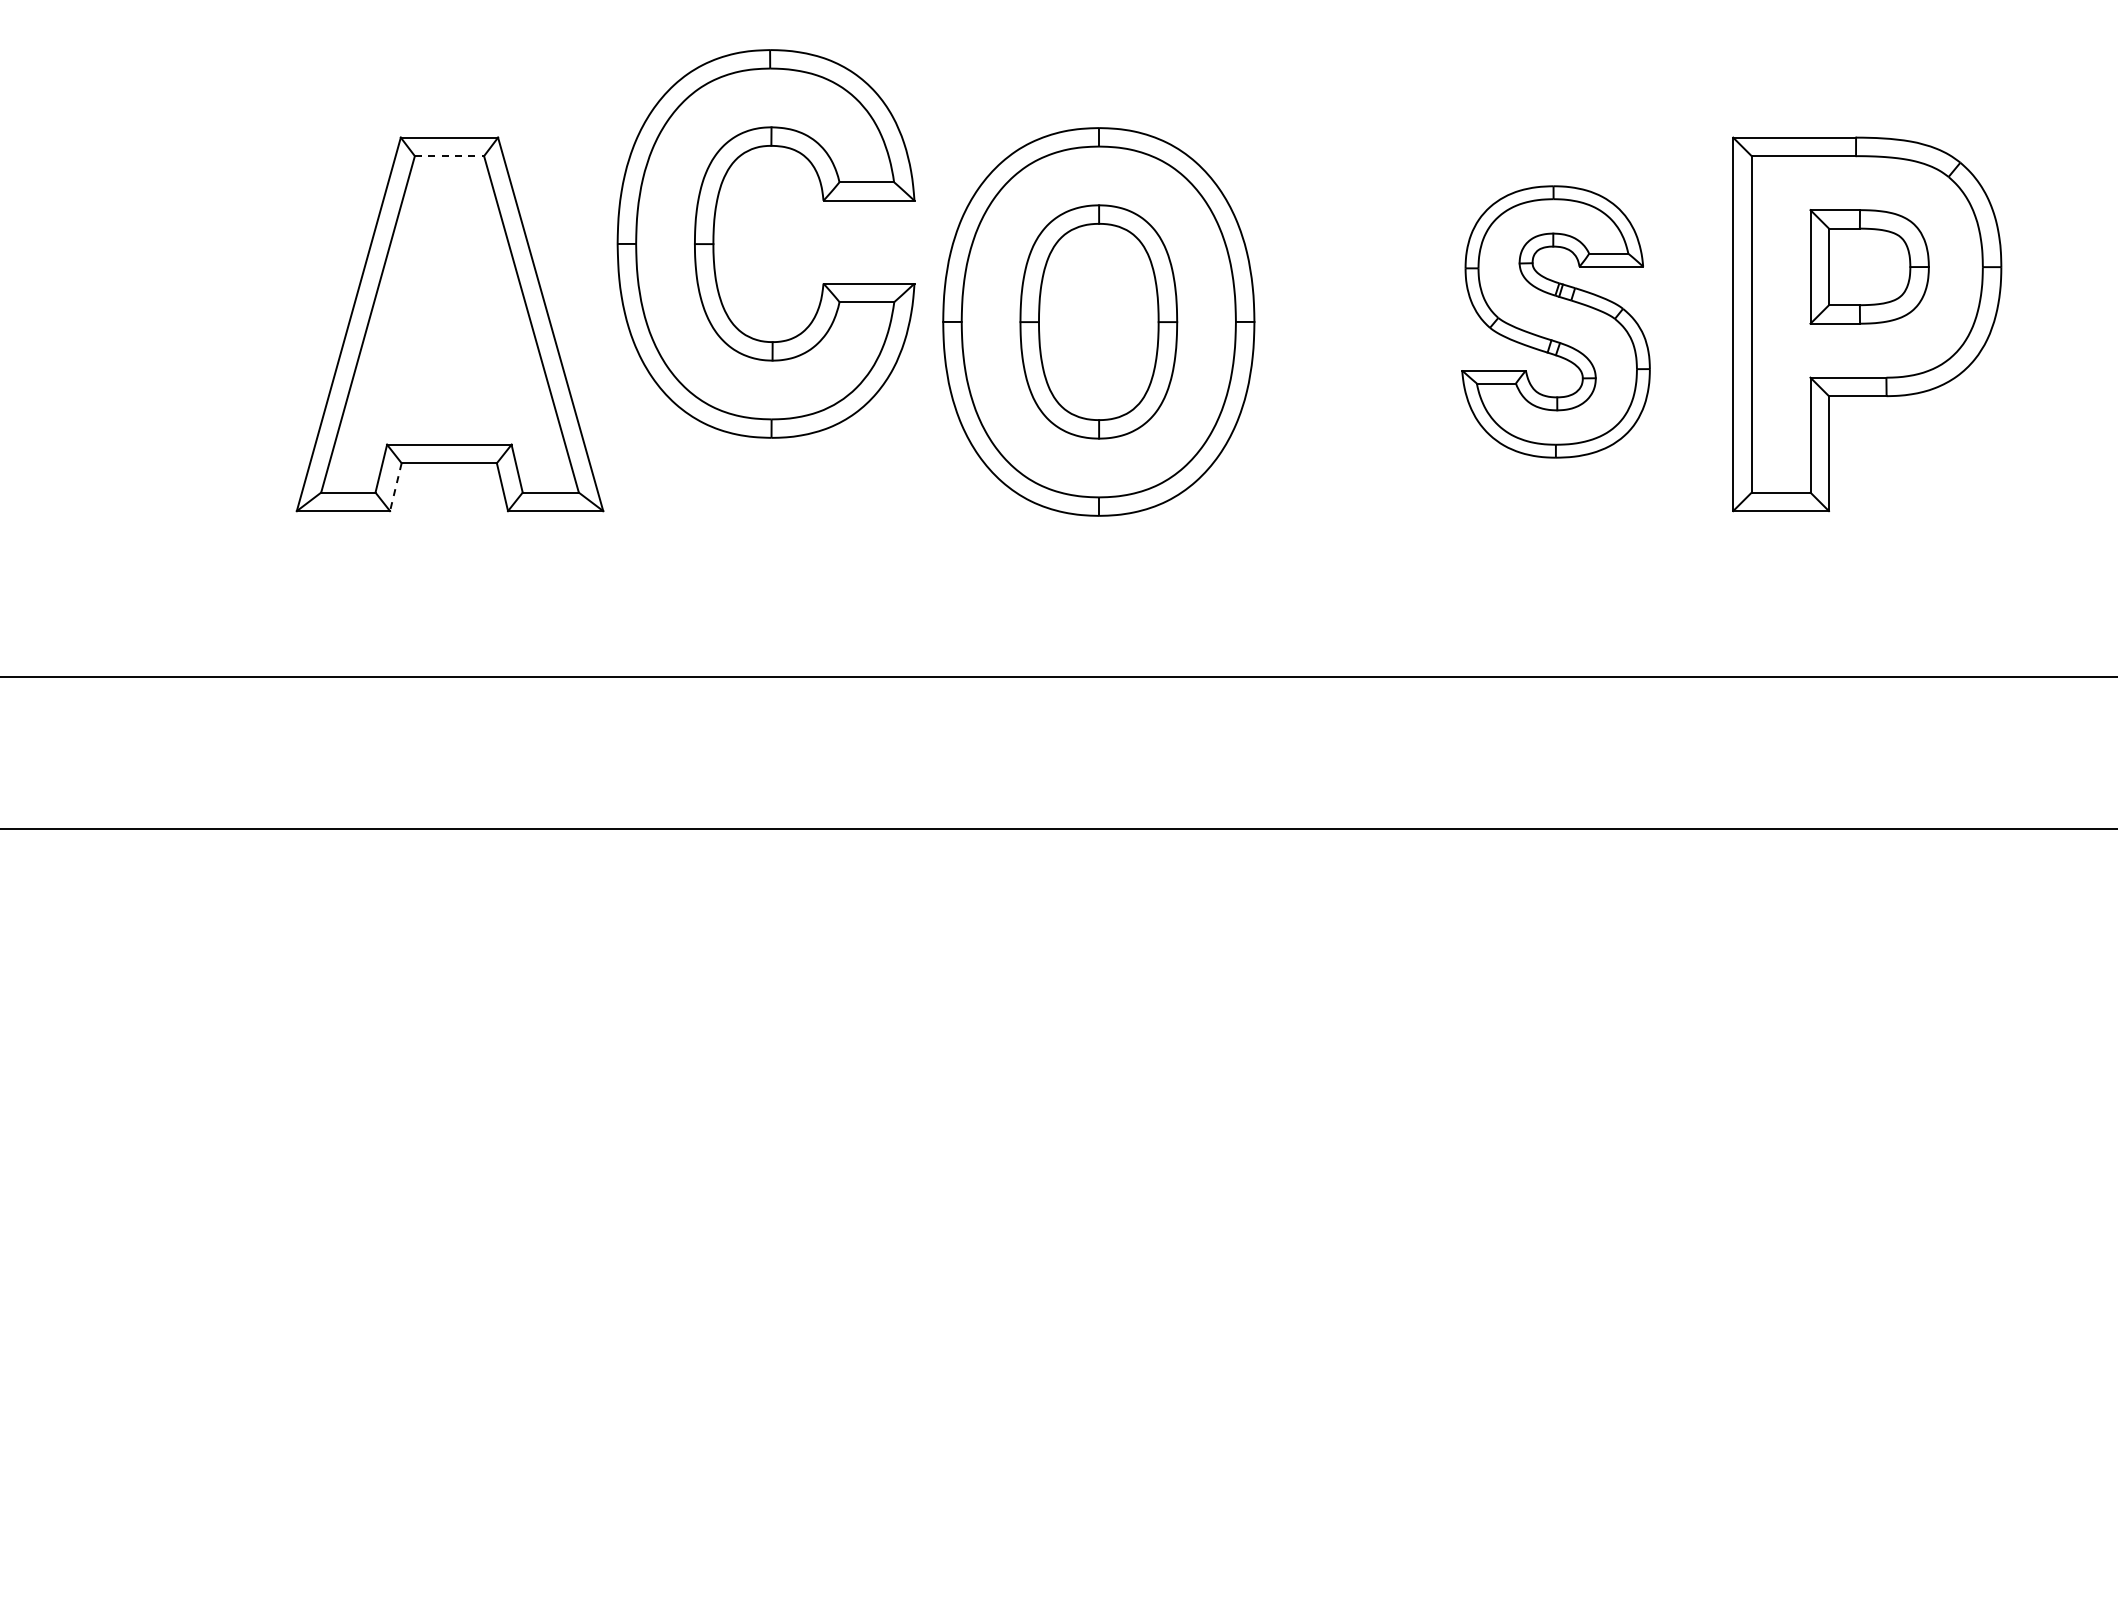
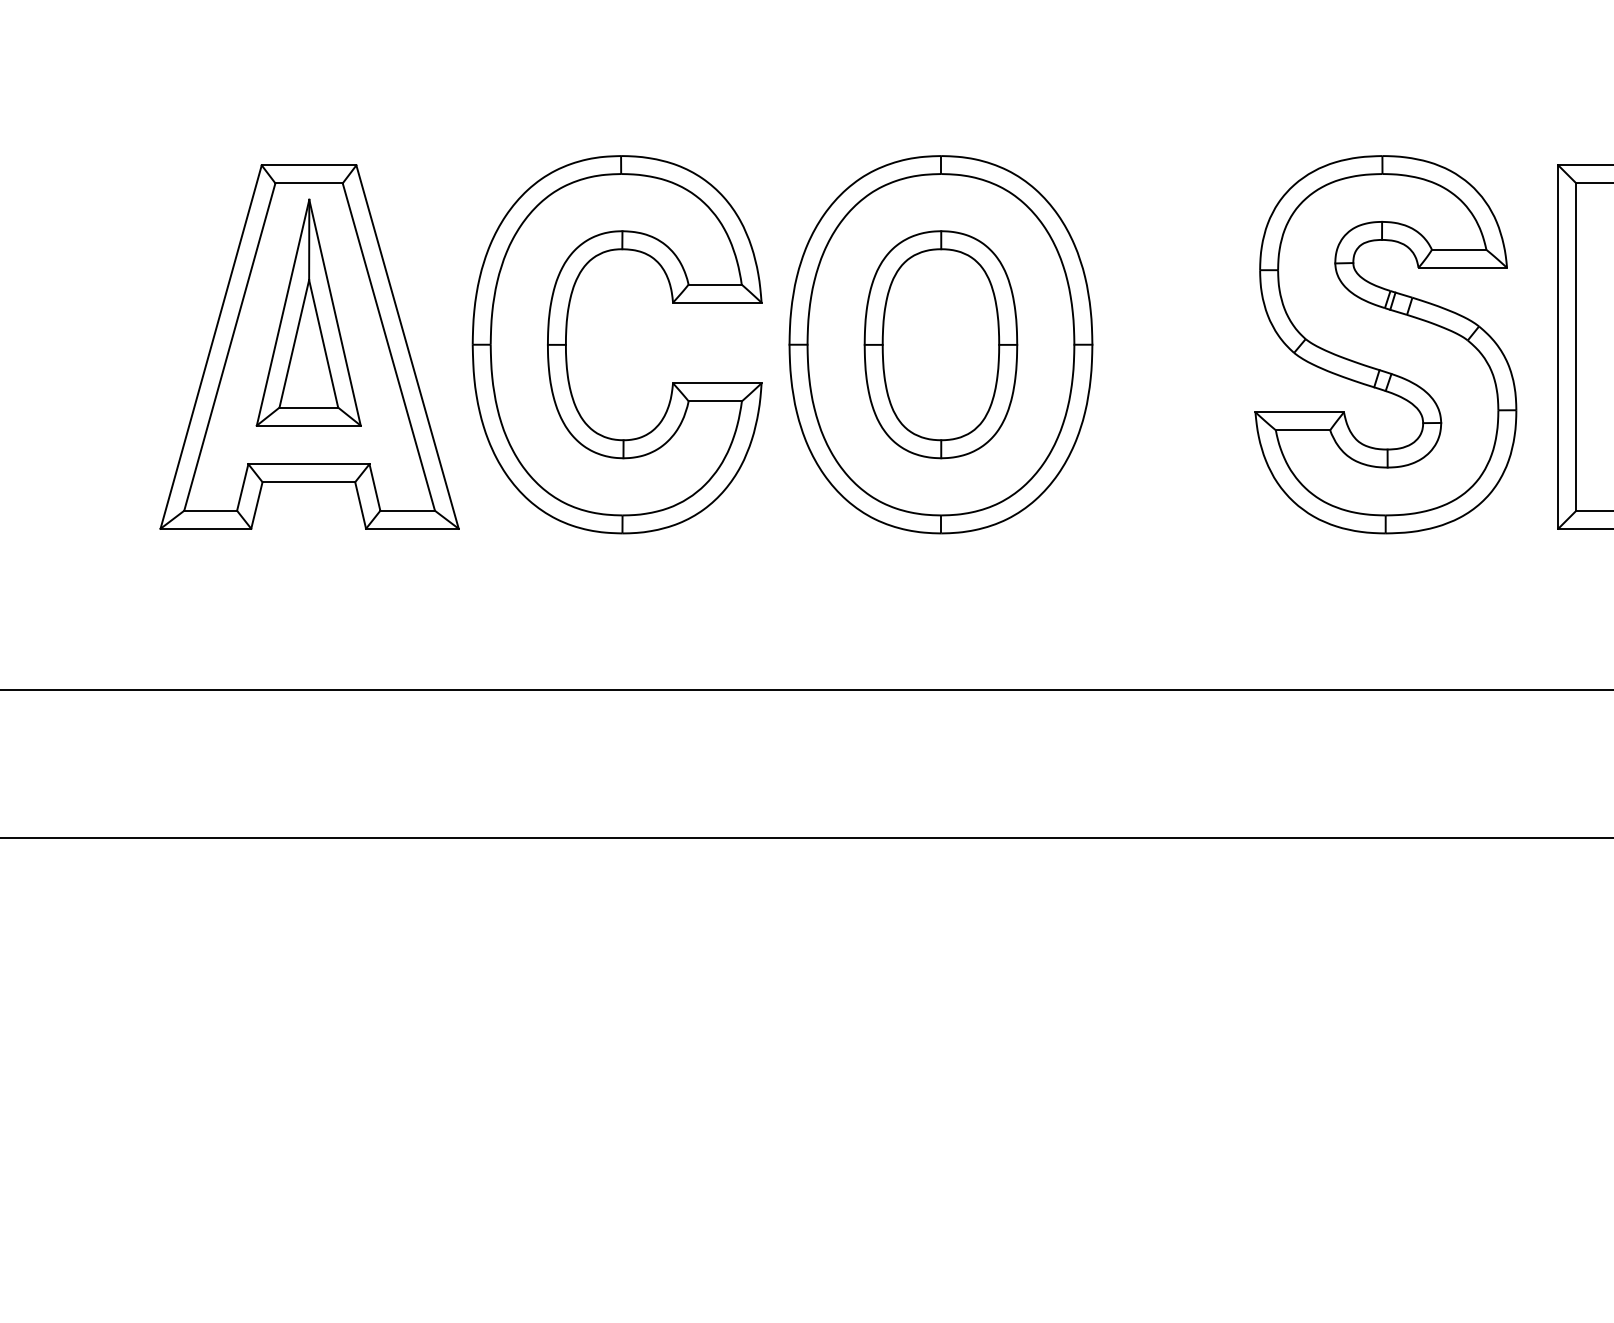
line: (449, 156) -> (309, 183), dashed -> solid
part: (714, 243) -> (566, 344), moved
part: (448, 289) -> (308, 313), added
part: (1555, 321) -> (1385, 344), size x1.43
line: (395, 487) -> (256, 505), dashed -> solid

